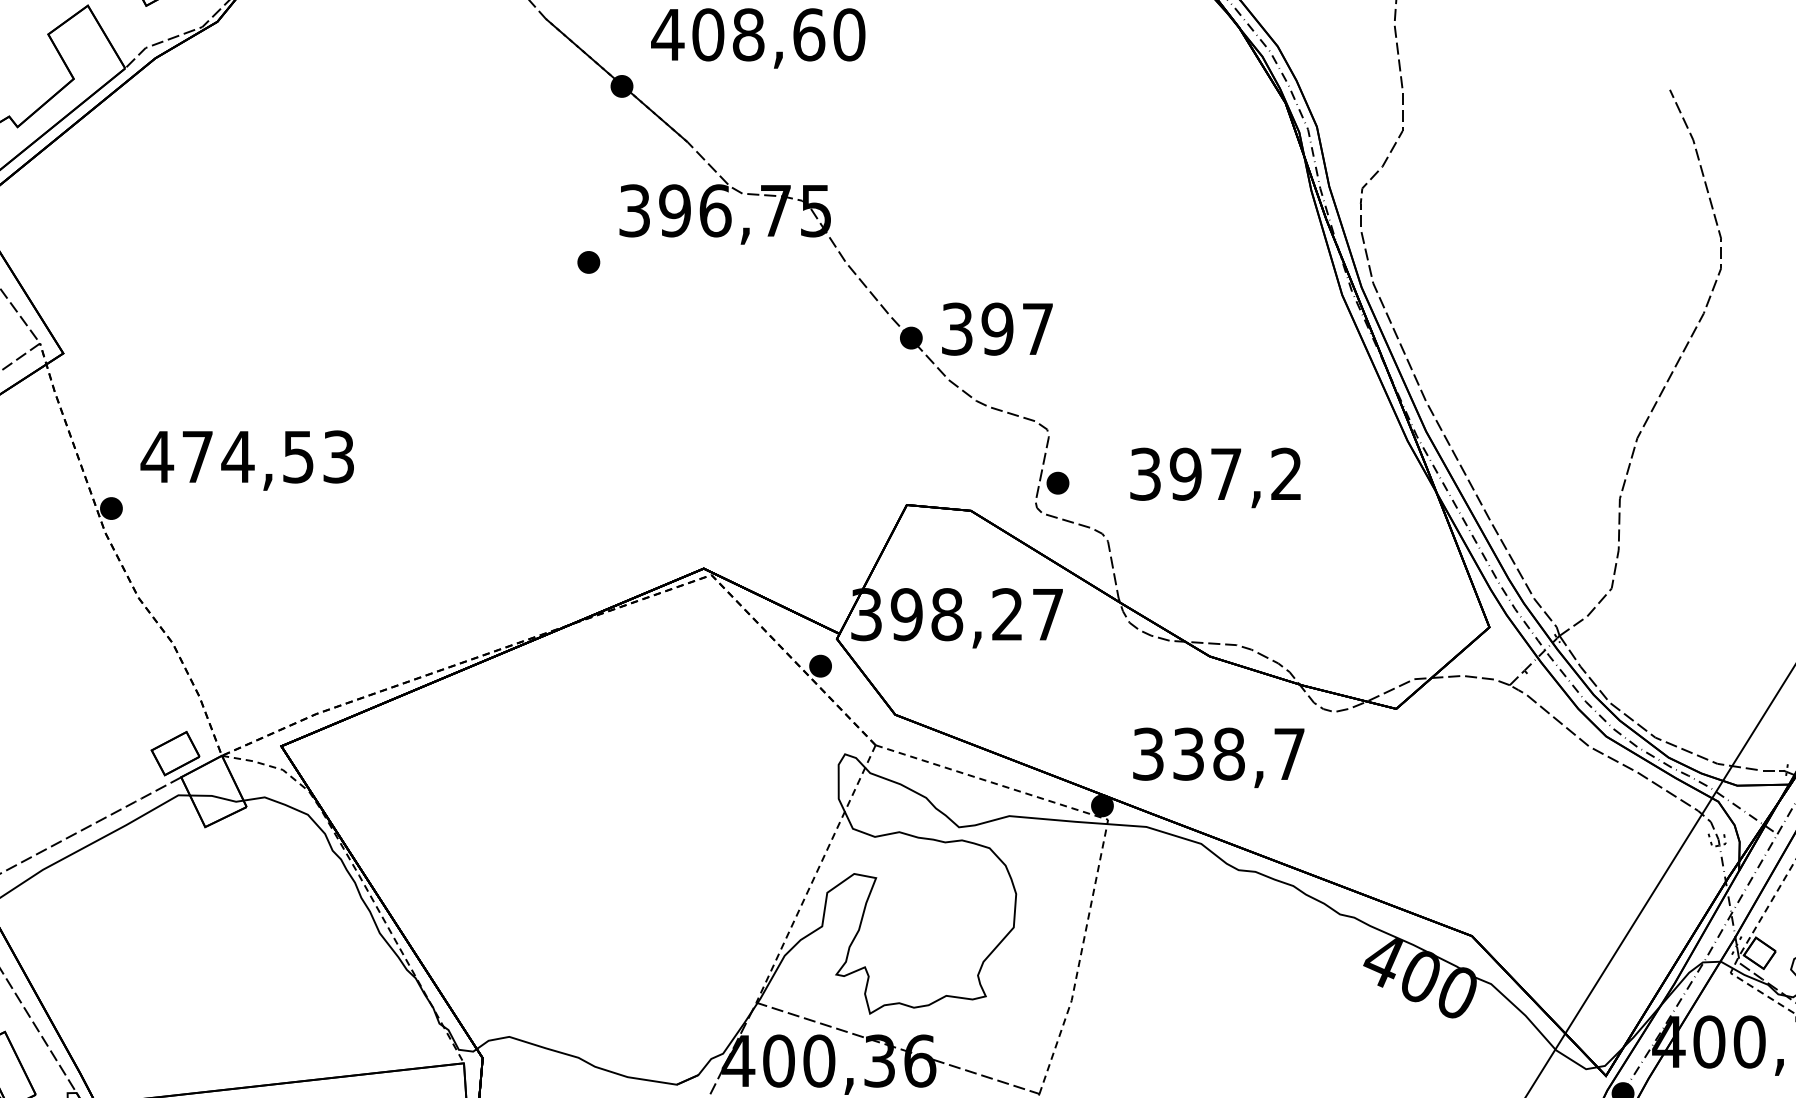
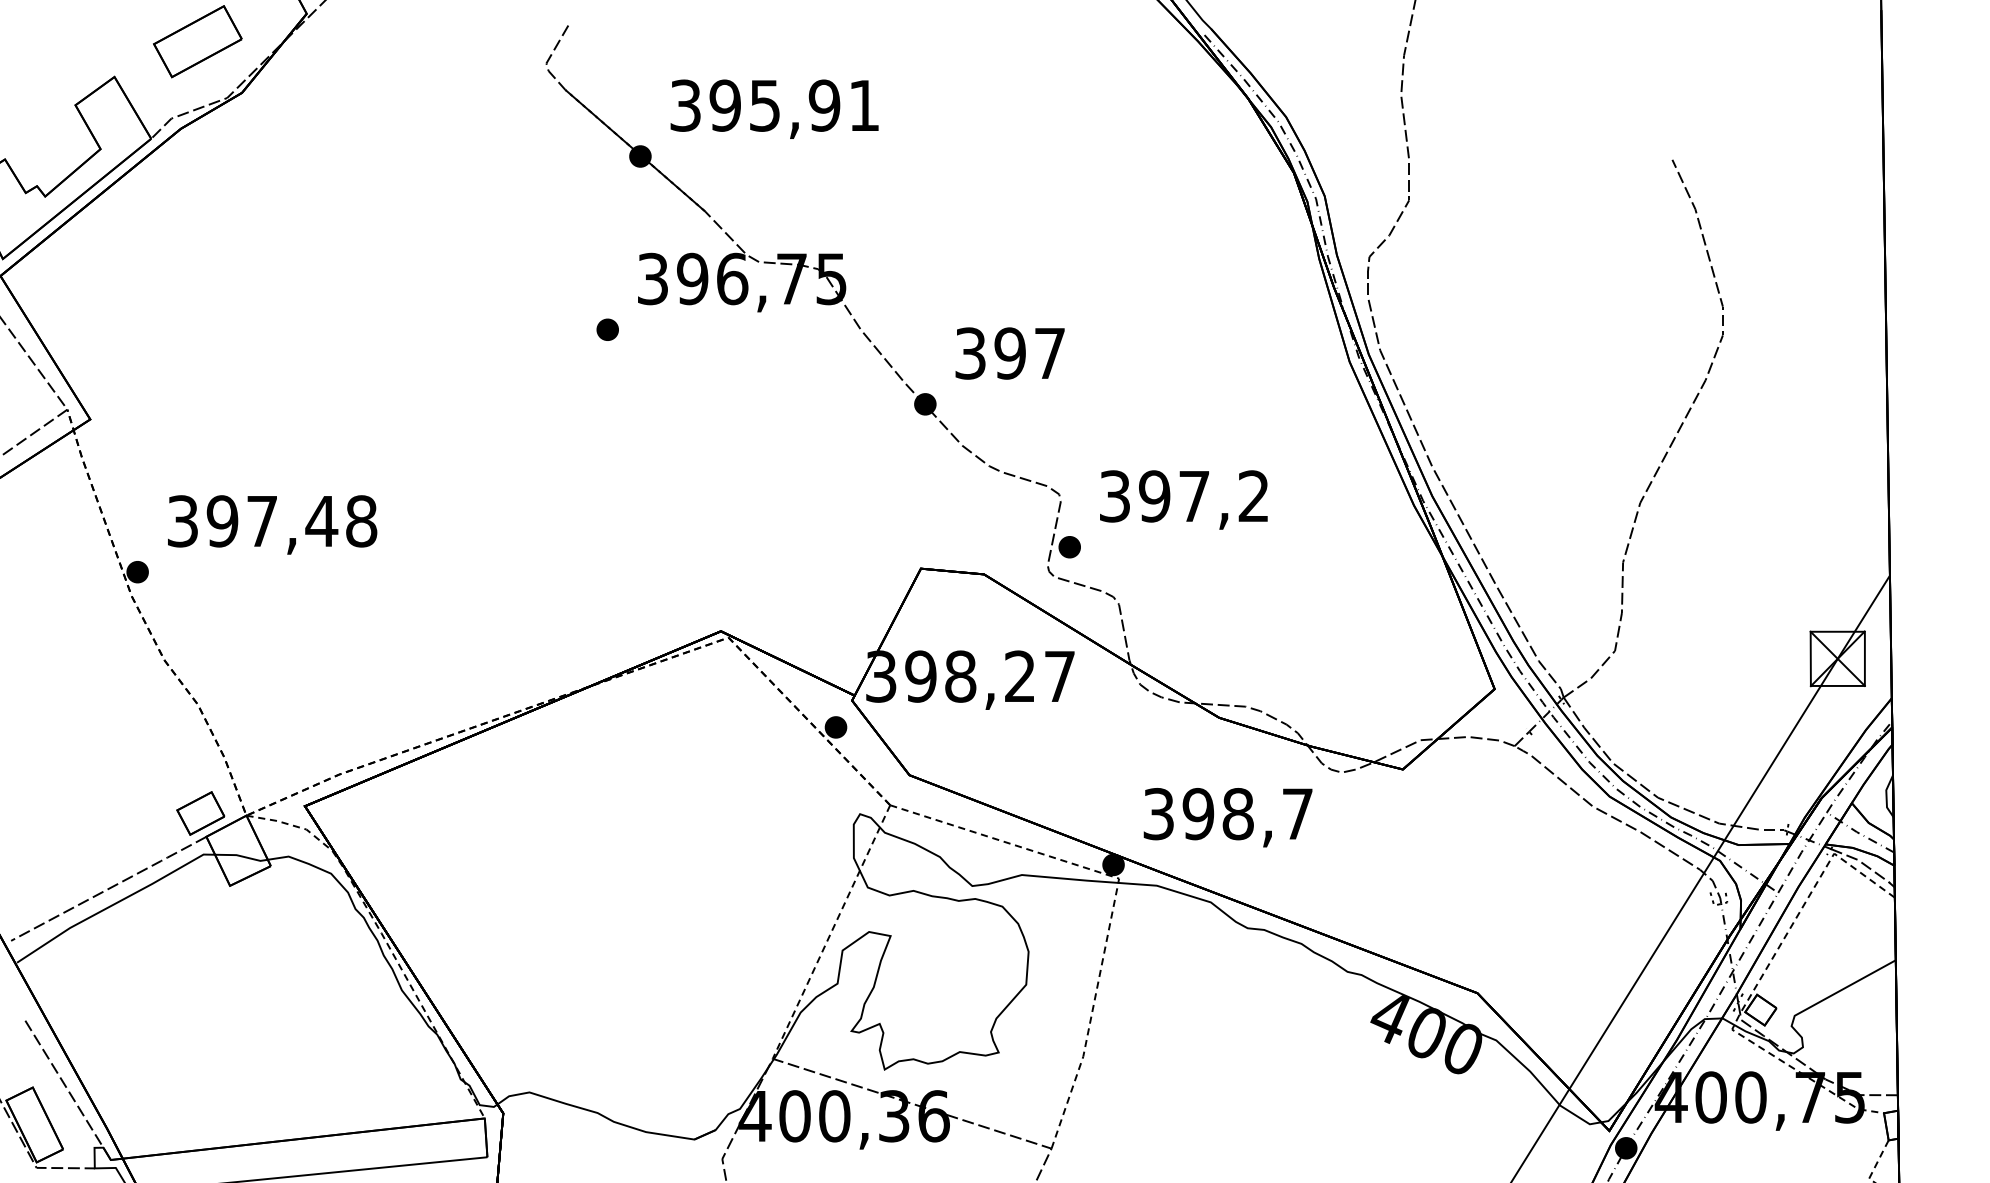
text: (758, 34) -> (774, 105), 408,60 -> 395,91
text: (996, 329) -> (1009, 353), moved
text: (247, 457) -> (271, 521), 474,53 -> 397,48
text: (1215, 477) -> (1183, 499), moved
text: (1188, 754) -> (1198, 814), 338,7 -> 398,7

